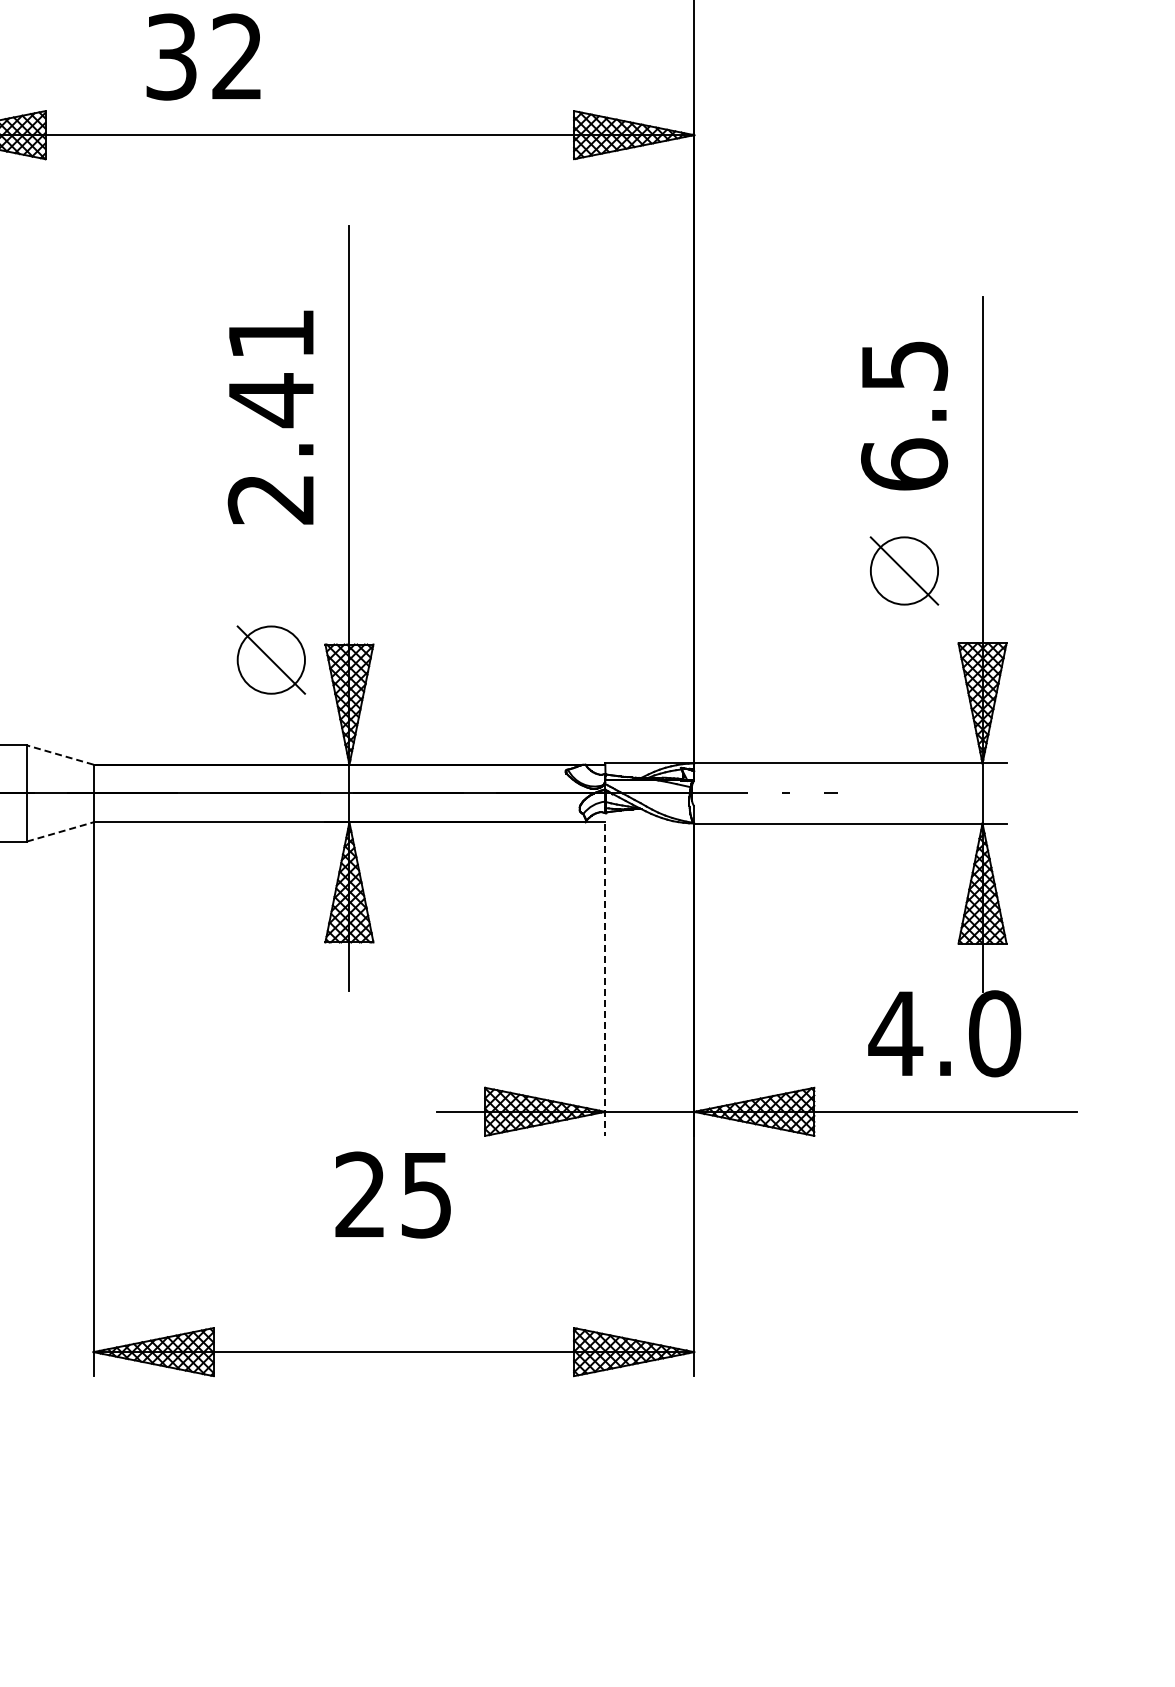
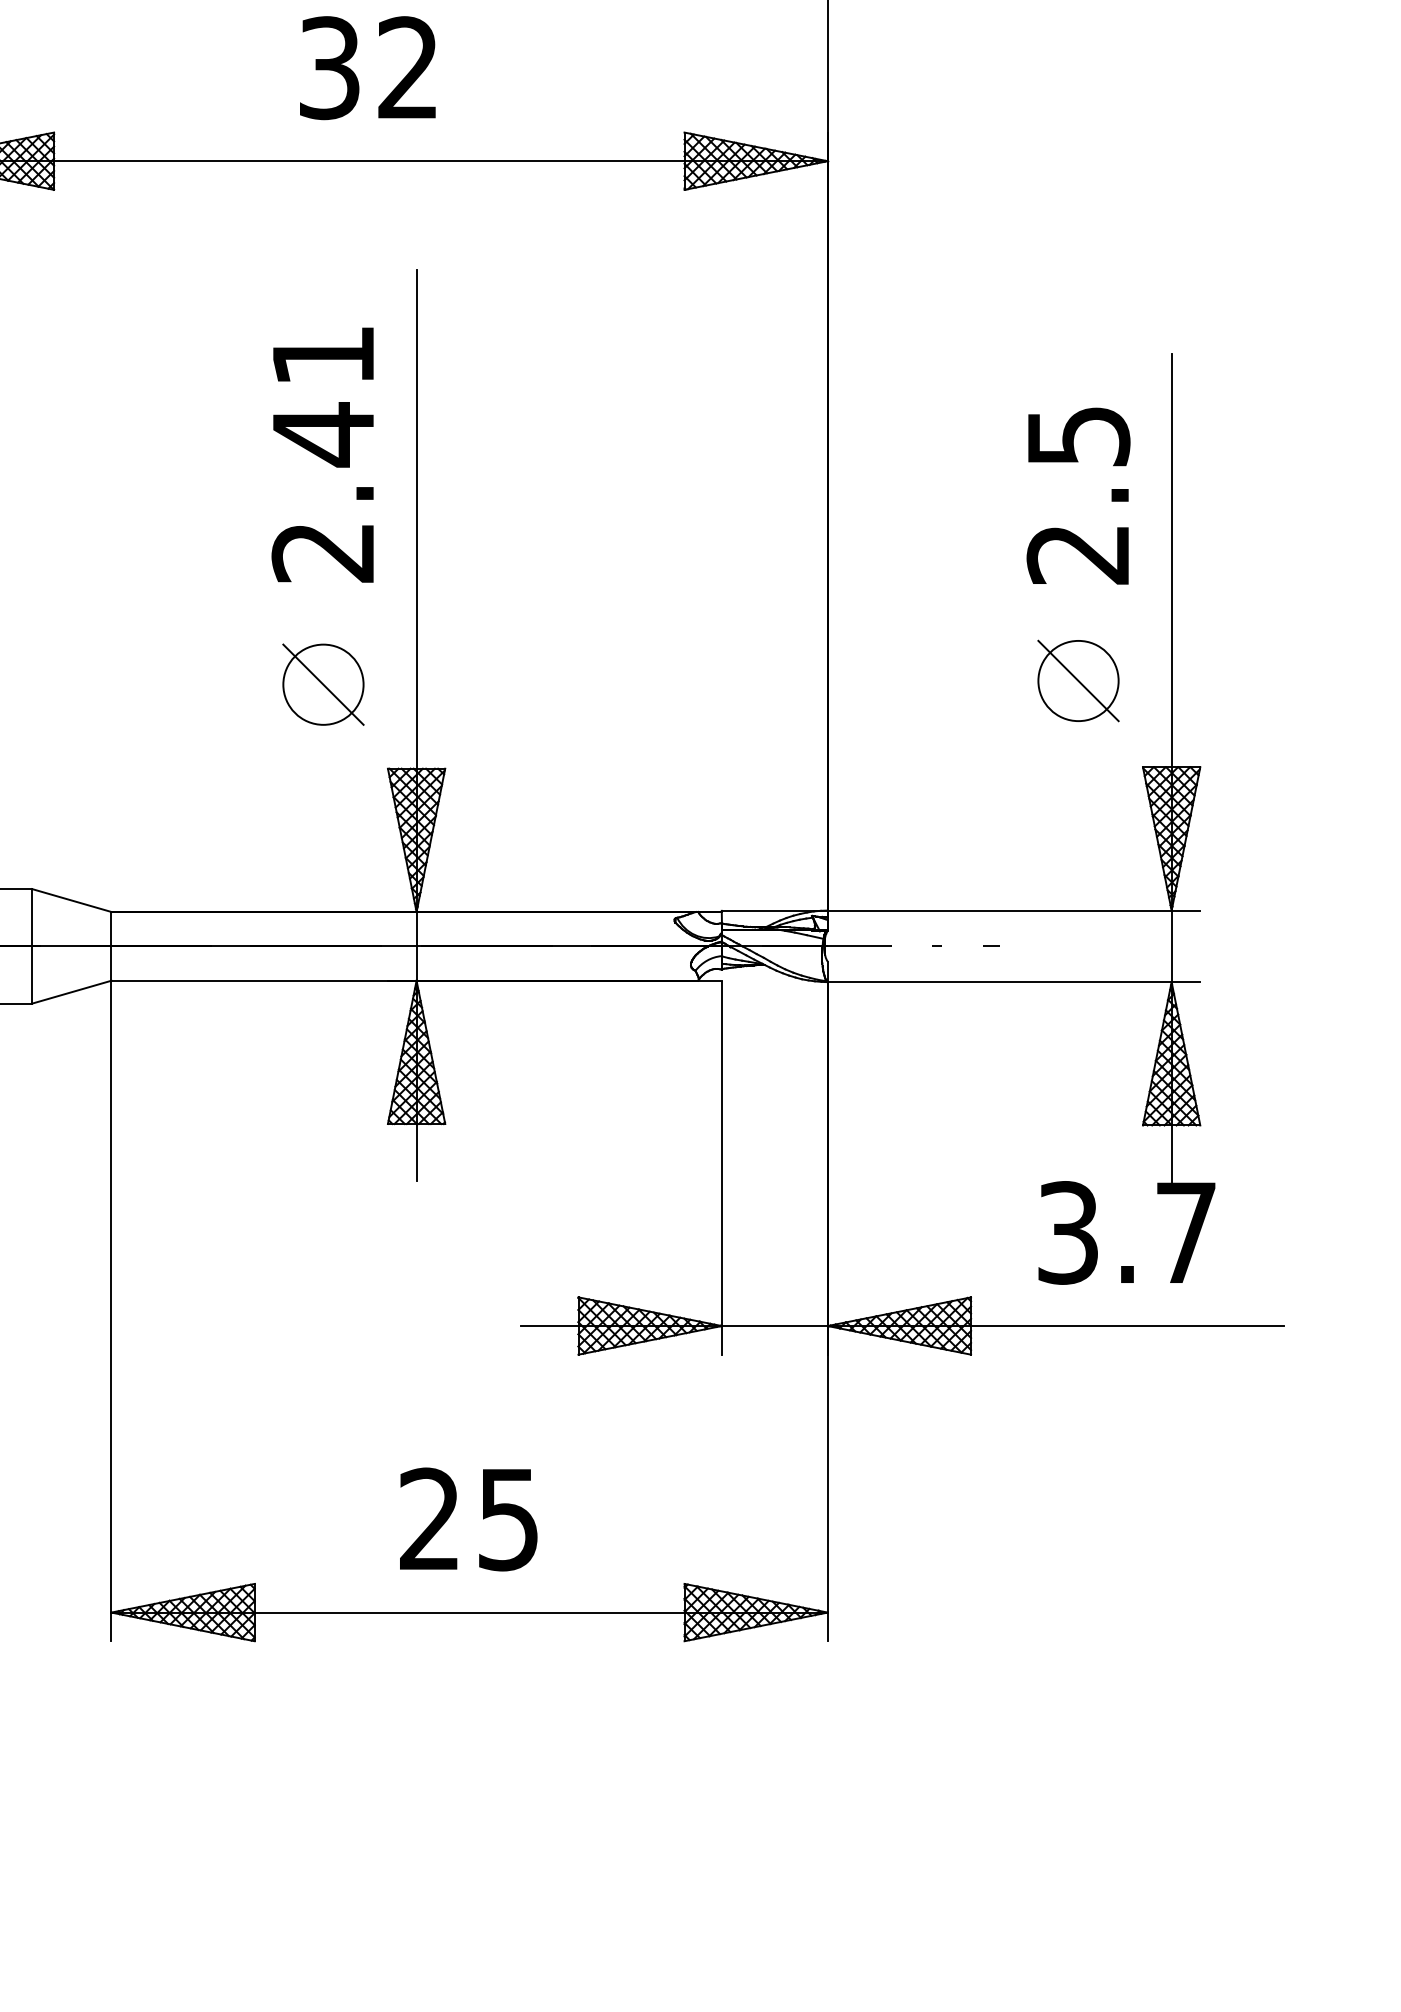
text: (203, 56) -> (367, 67), moved
text: (270, 417) -> (322, 455), moved
text: (904, 464) -> (1078, 554), 6.5 -> 2.5
part: (271, 659) -> (323, 683), moved
line: (60, 755) -> (71, 901), dashed -> solid
line: (60, 831) -> (71, 991), dashed -> solid
line: (605, 980) -> (721, 1169), dashed -> solid
text: (944, 1033) -> (1126, 1232), 4.0 -> 3.7
text: (392, 1194) -> (467, 1518), moved

